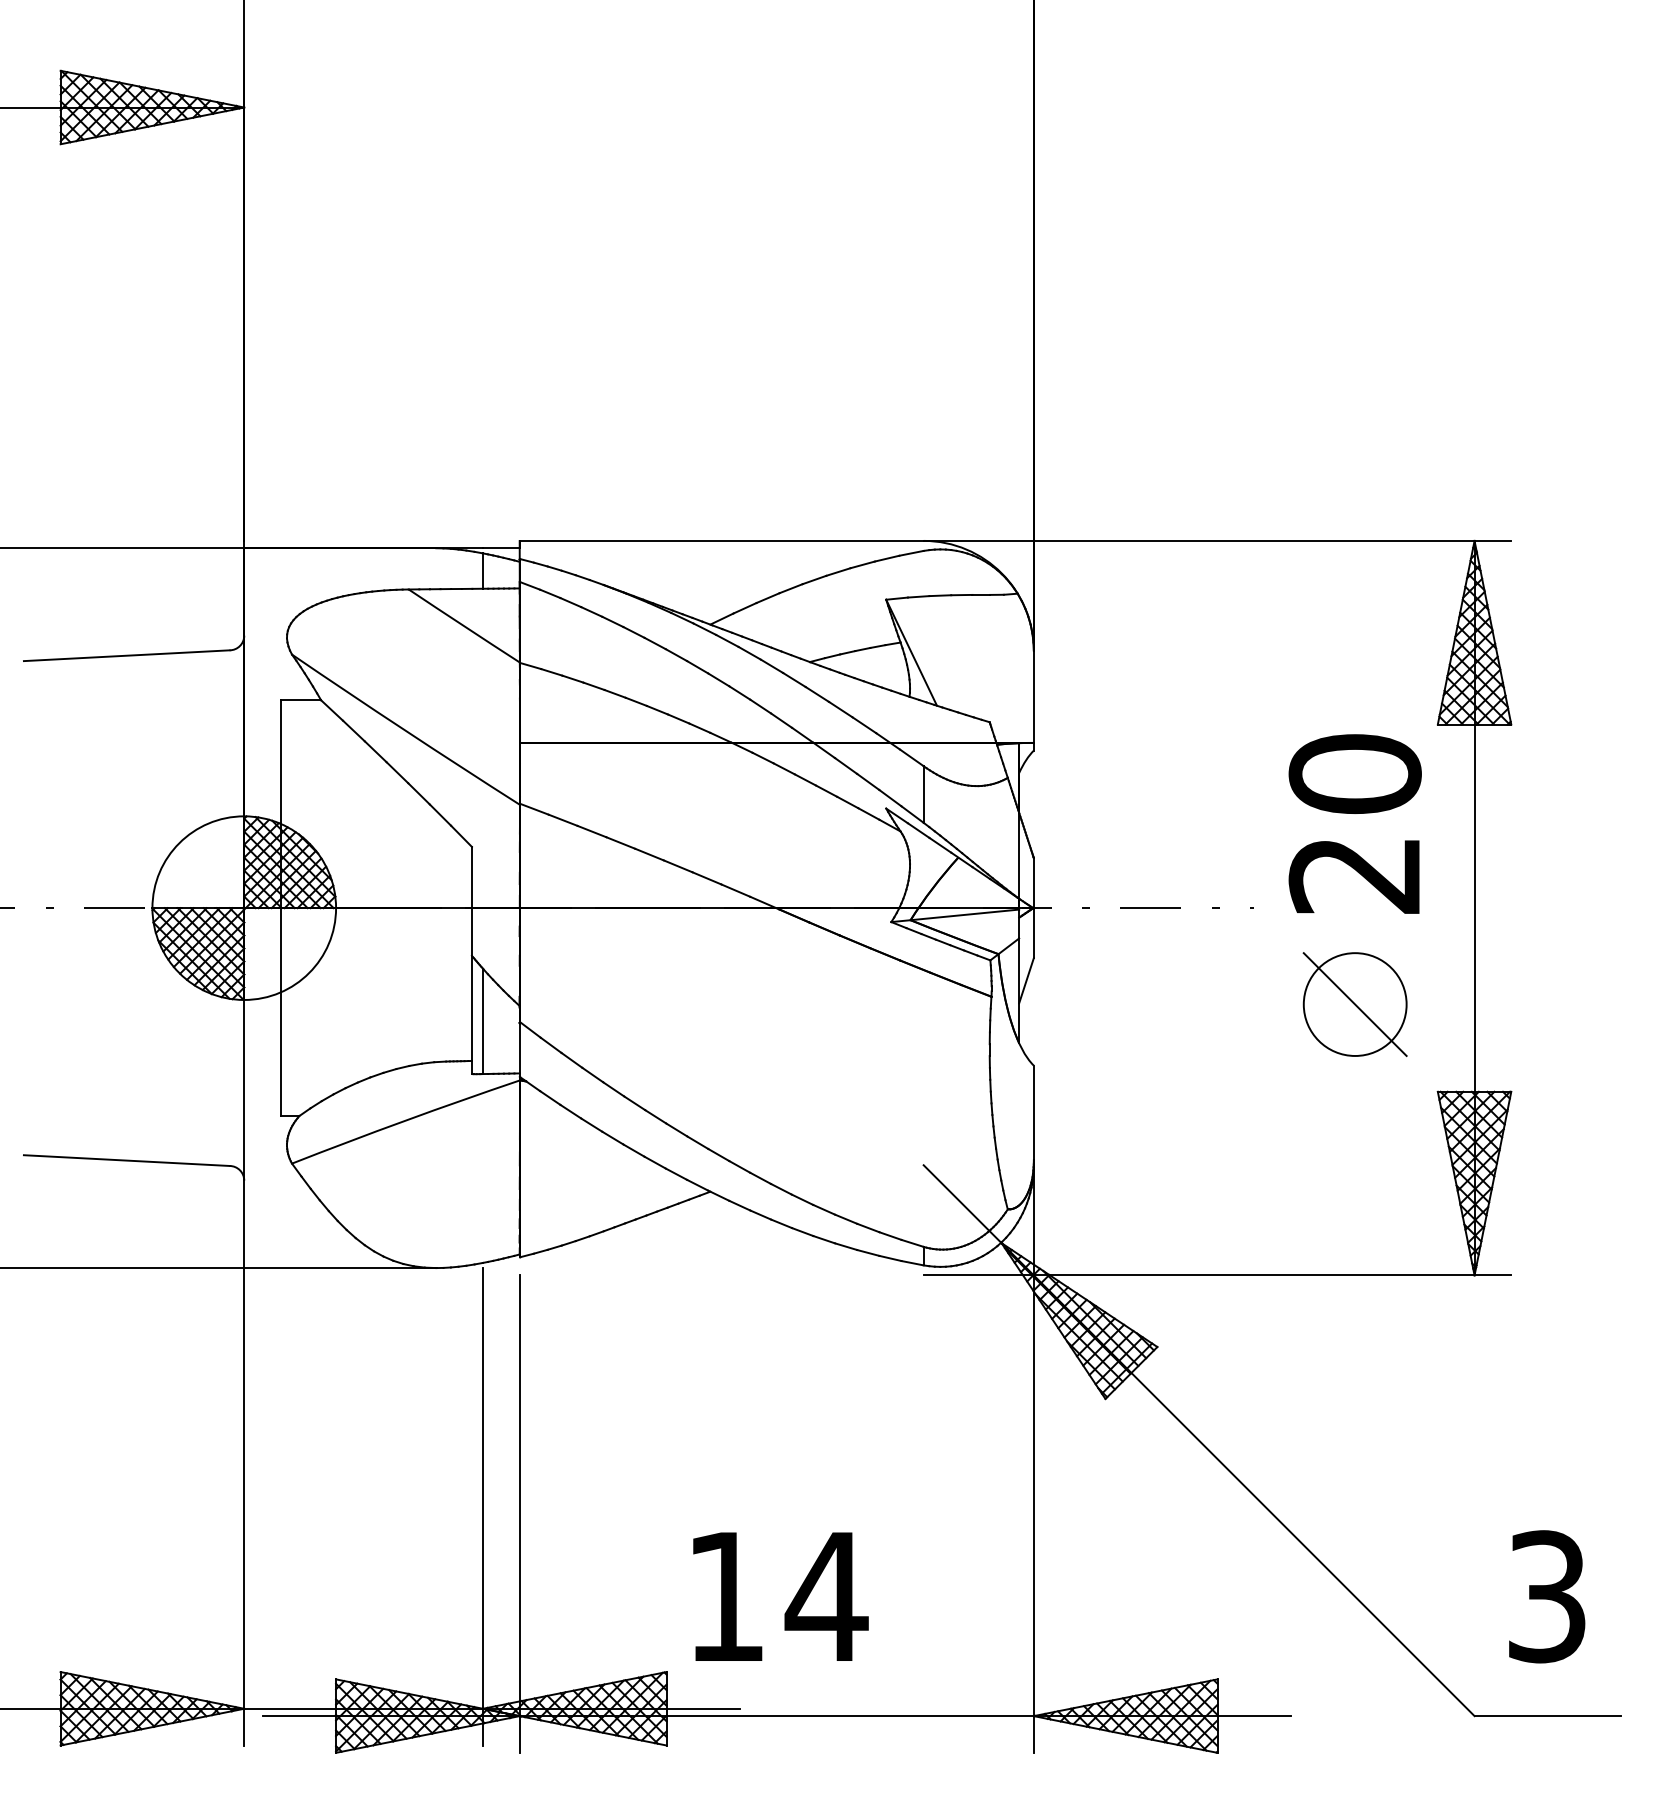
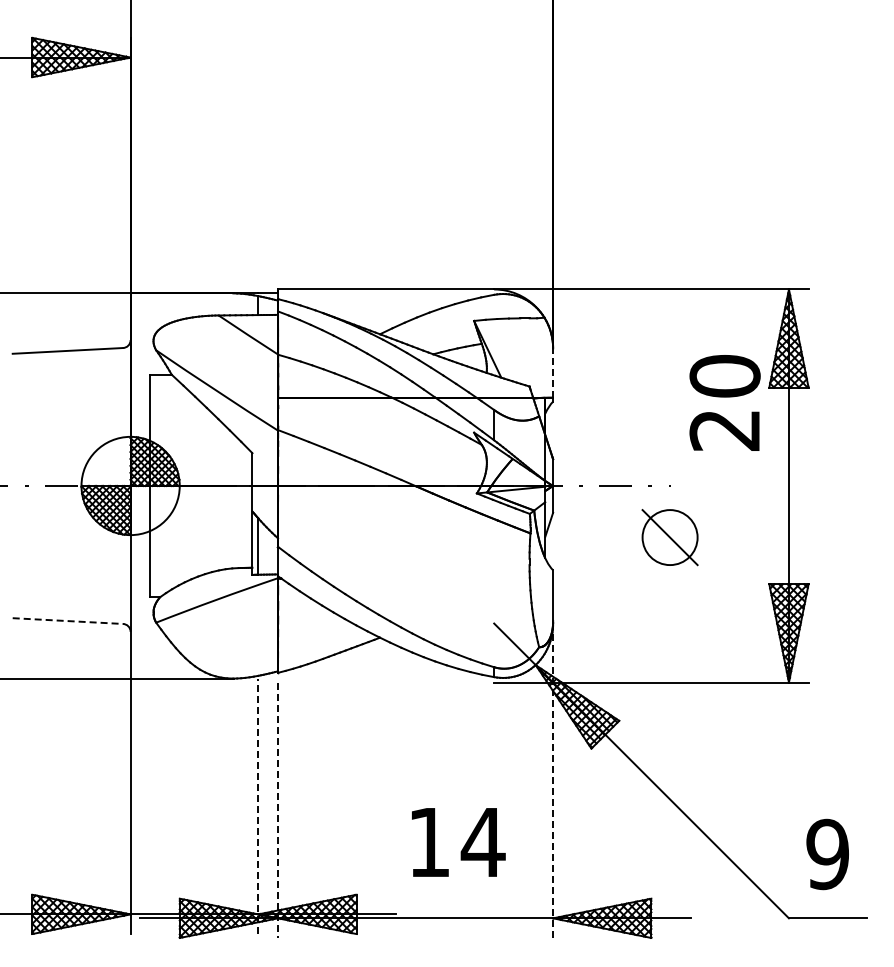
line: (1034, 696) -> (553, 372), solid -> dashed
text: (1354, 823) -> (724, 402), moved
part: (1354, 1004) -> (669, 537), moved
line: (128, 1161) -> (68, 621), solid -> dashed
line: (1034, 1458) -> (553, 780), solid -> dashed
line: (483, 1507) -> (258, 806), solid -> dashed
line: (520, 1514) -> (278, 810), solid -> dashed
text: (780, 1596) -> (458, 842), moved
text: (1546, 1596) -> (827, 854), 3 -> 9

